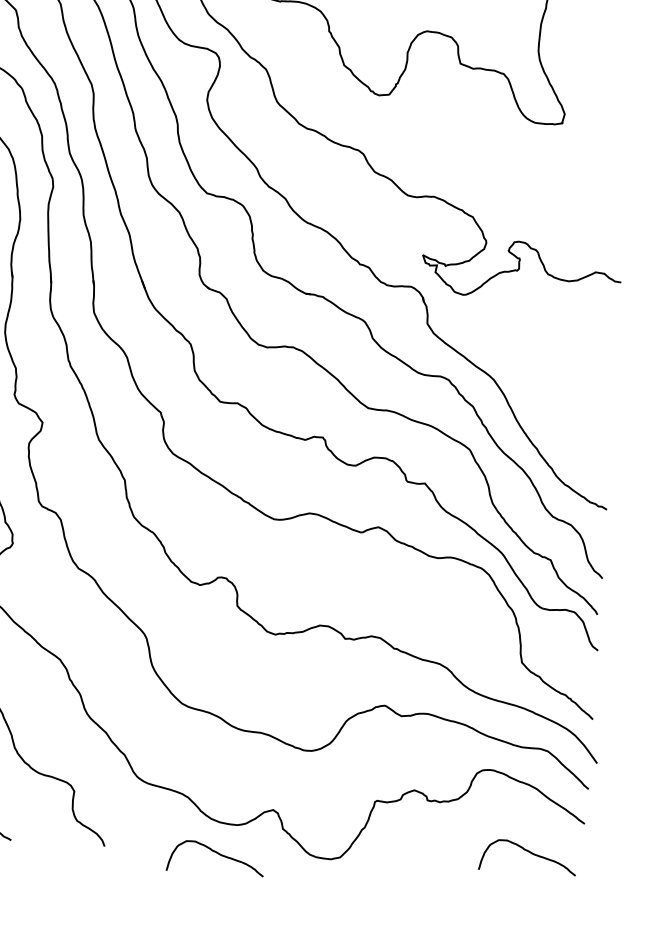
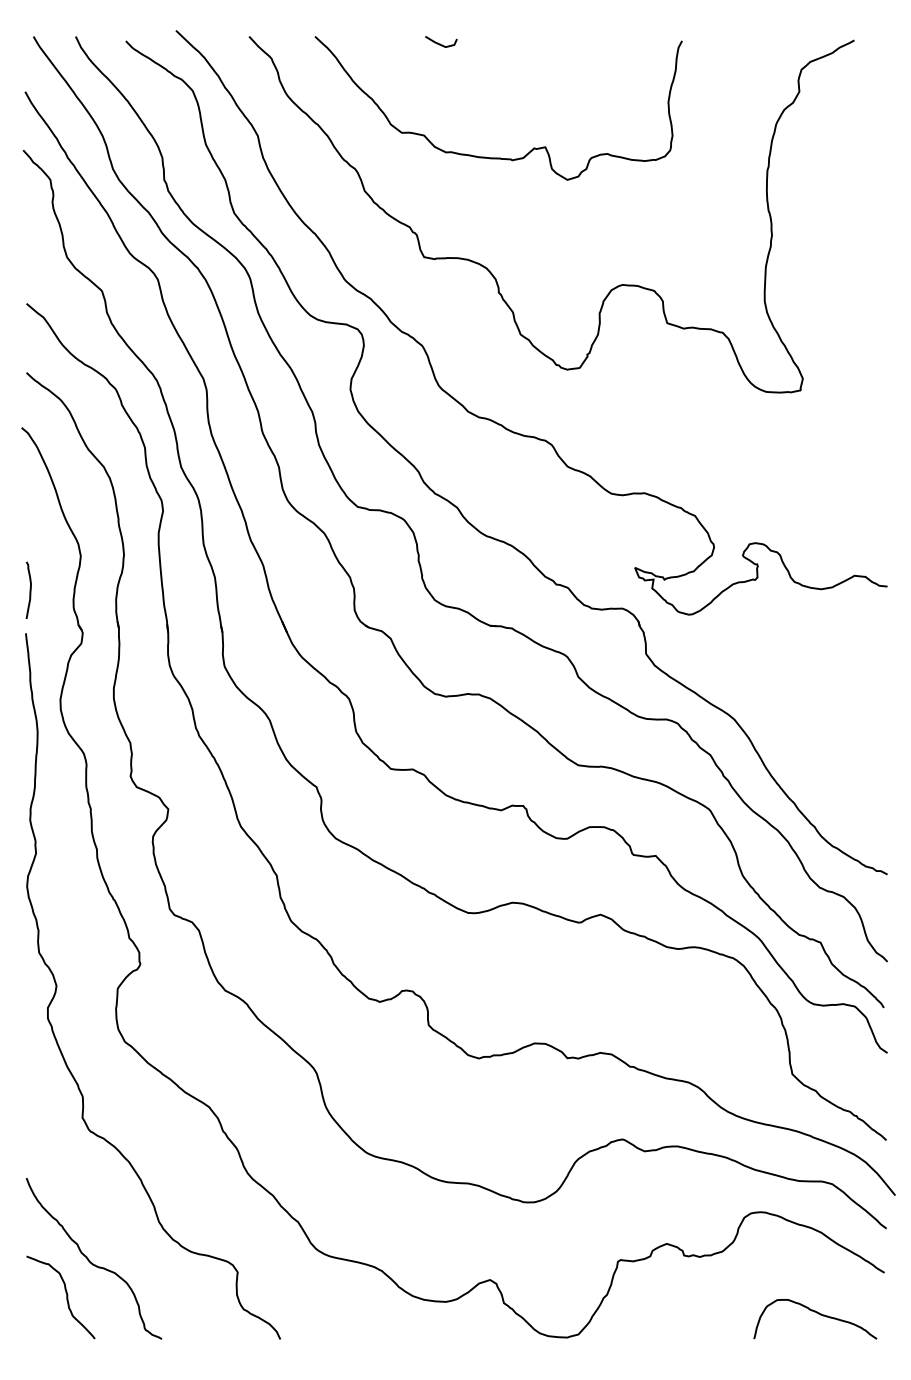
curve: (218, 854) -> (424, 1340), removed

